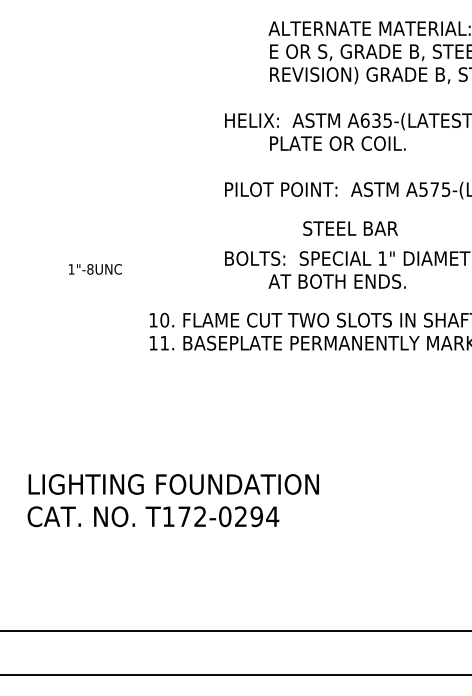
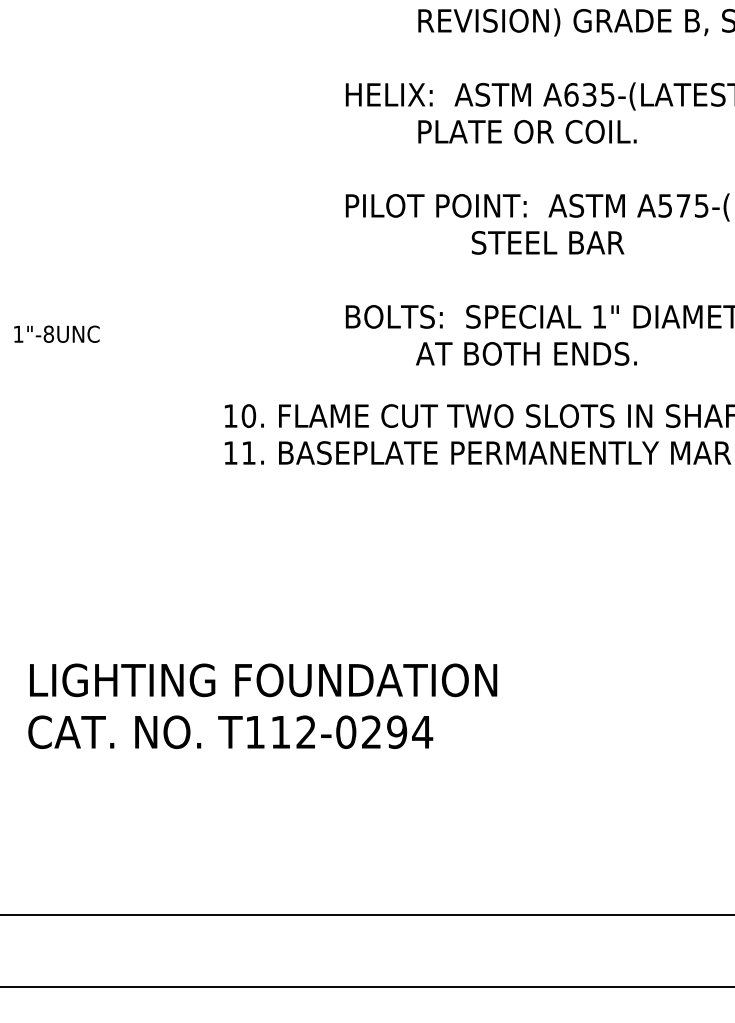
text: (350, 228) -> (547, 242), moved
text: (95, 269) -> (57, 334), moved
text: (184, 516) -> (280, 731), T172-0294 -> T112-0294

